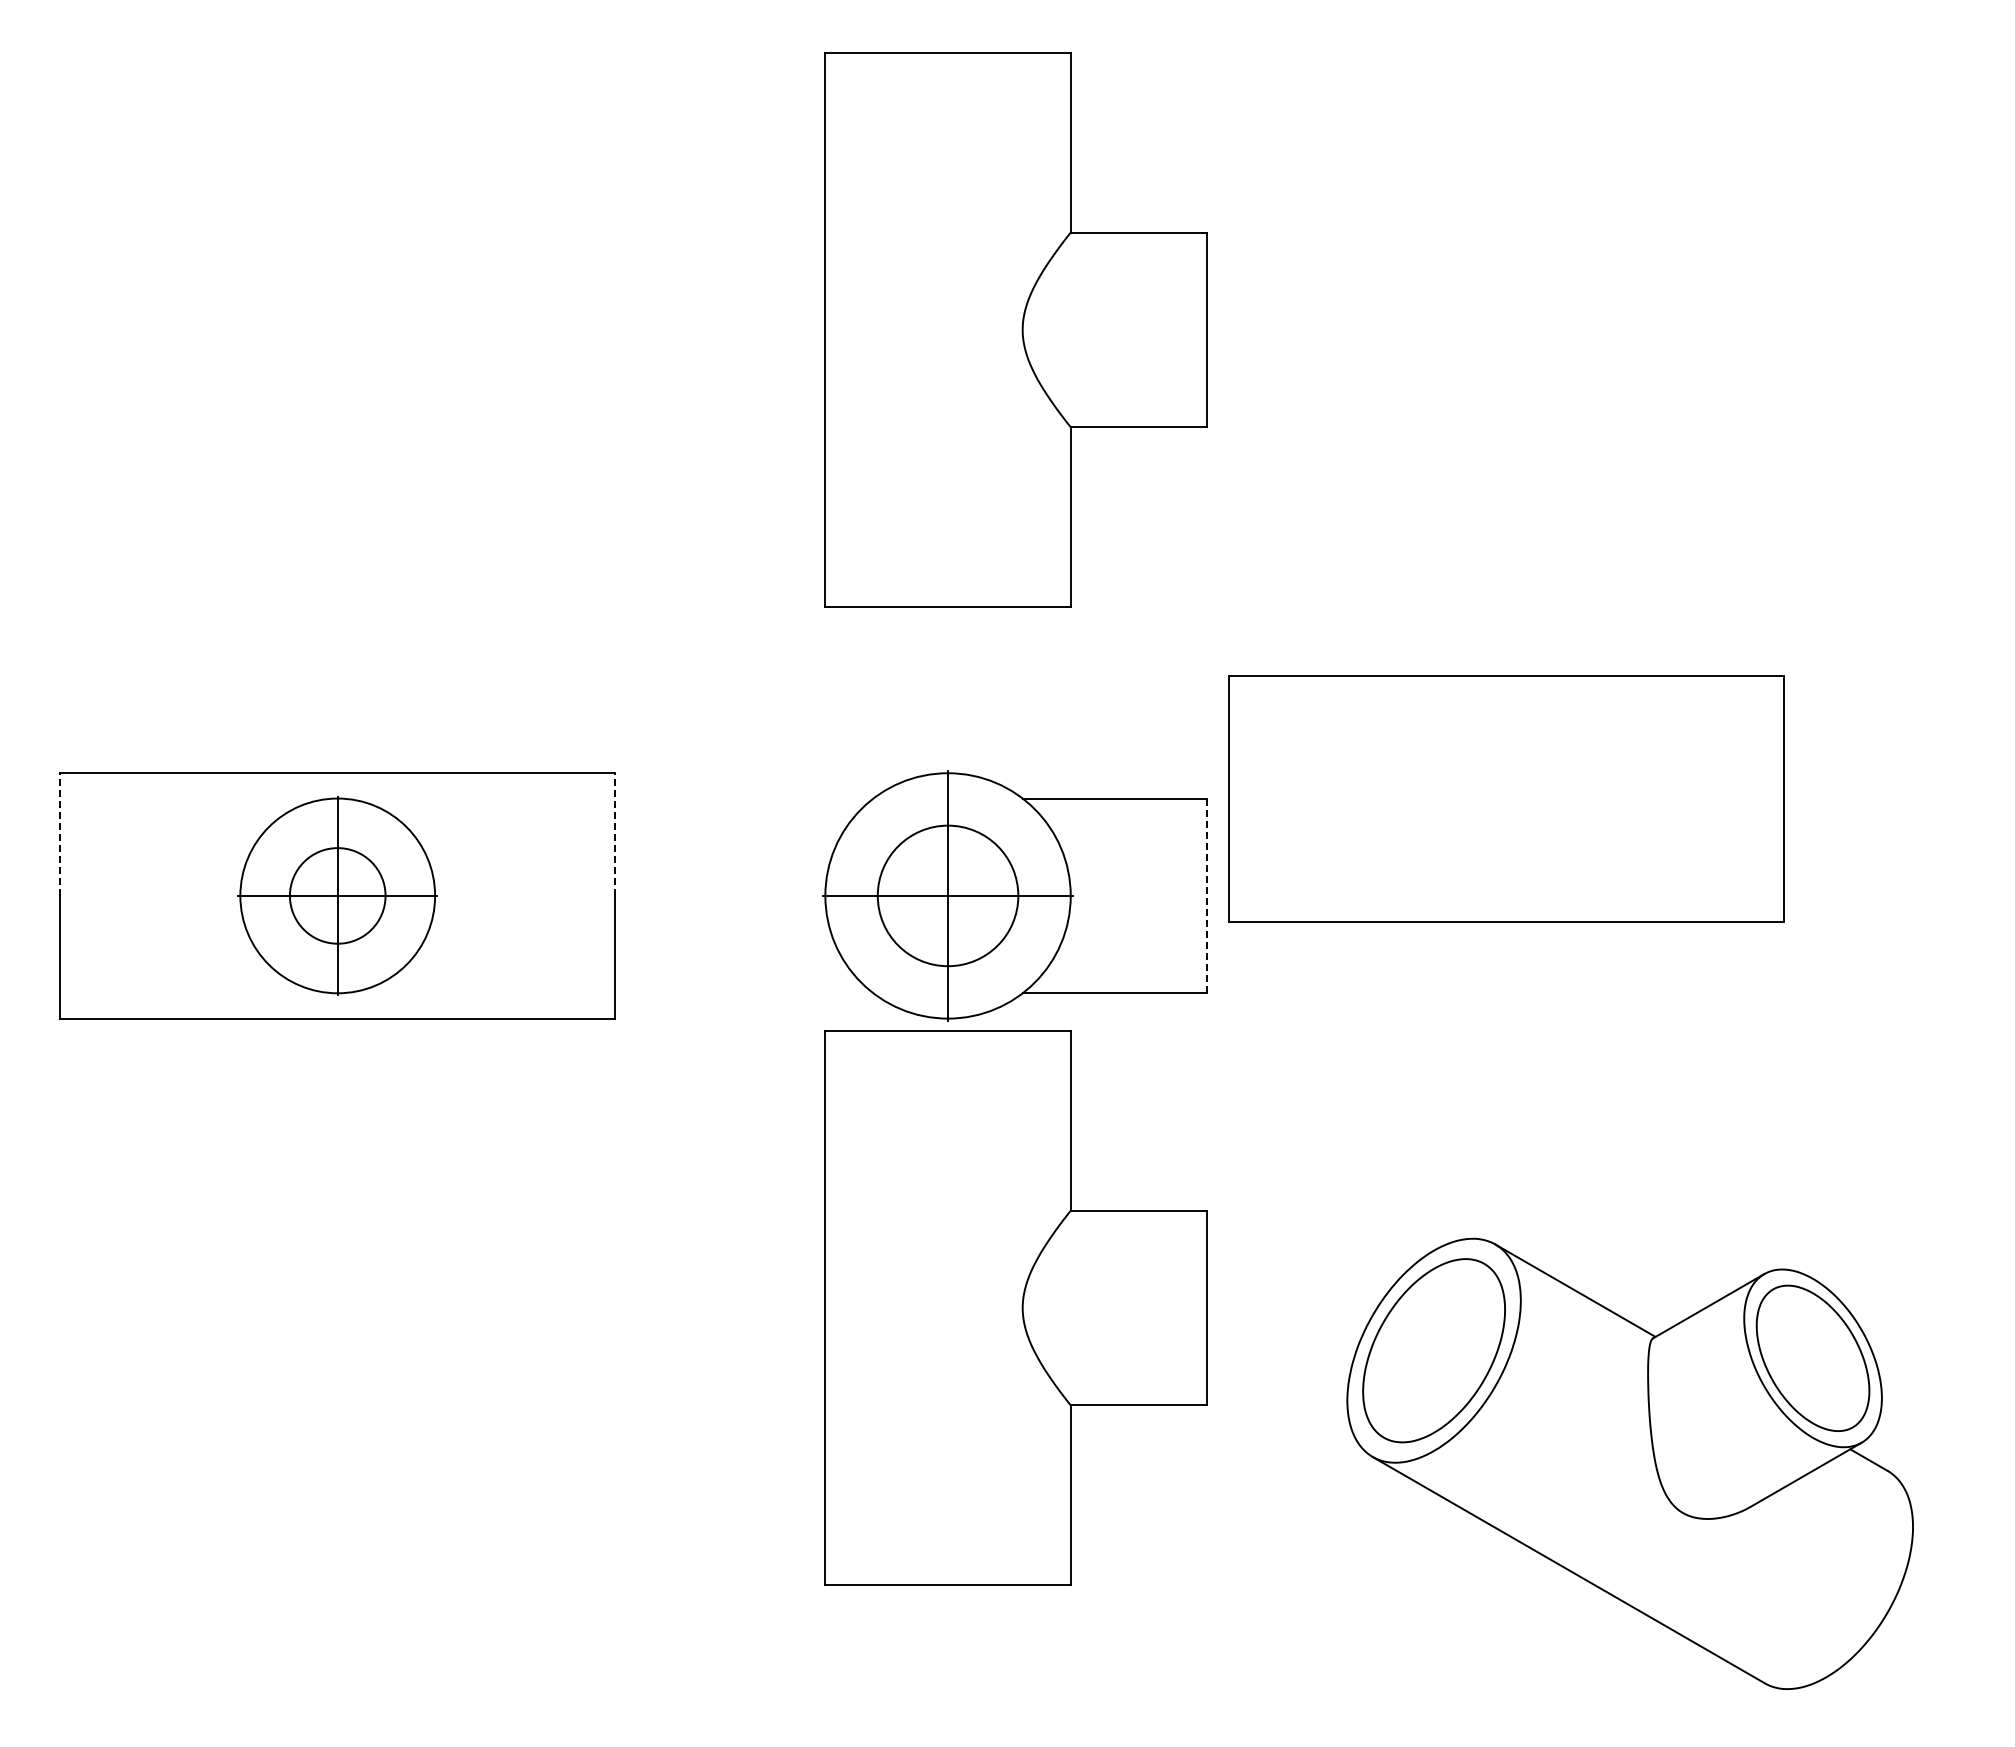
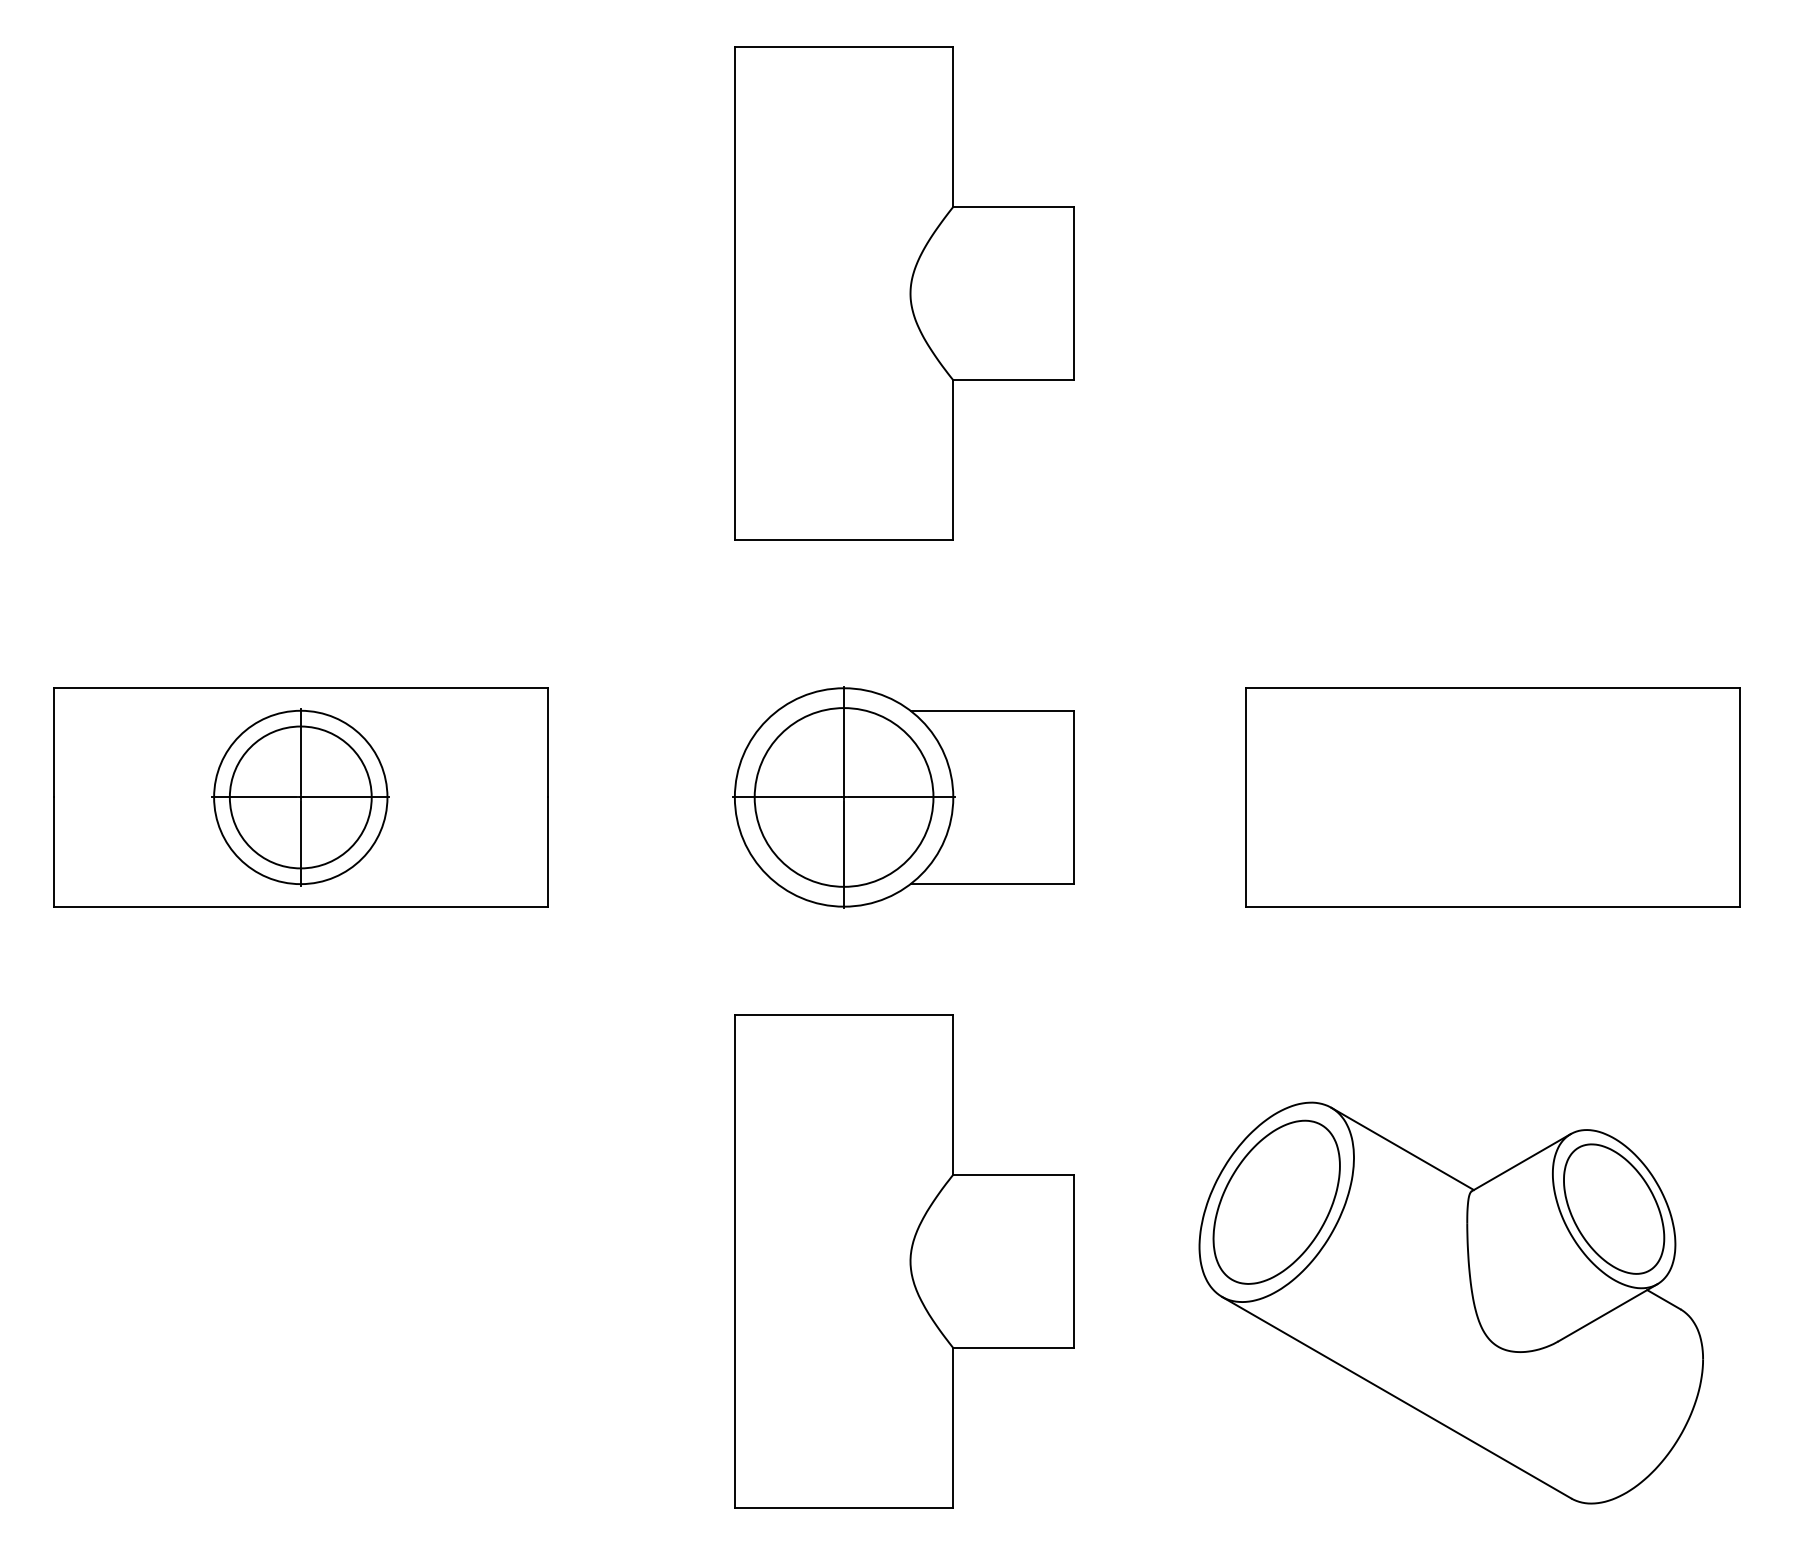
part: (1506, 798) -> (1493, 797), moved
line: (60, 834) -> (53, 742), dashed -> solid
line: (615, 834) -> (548, 742), dashed -> solid
circle: (337, 895) -> (300, 797), size x1.67
circle: (947, 895) -> (843, 797), size x1.43
line: (1206, 896) -> (1074, 797), dashed -> solid
part: (1015, 1307) -> (904, 1260), moved

